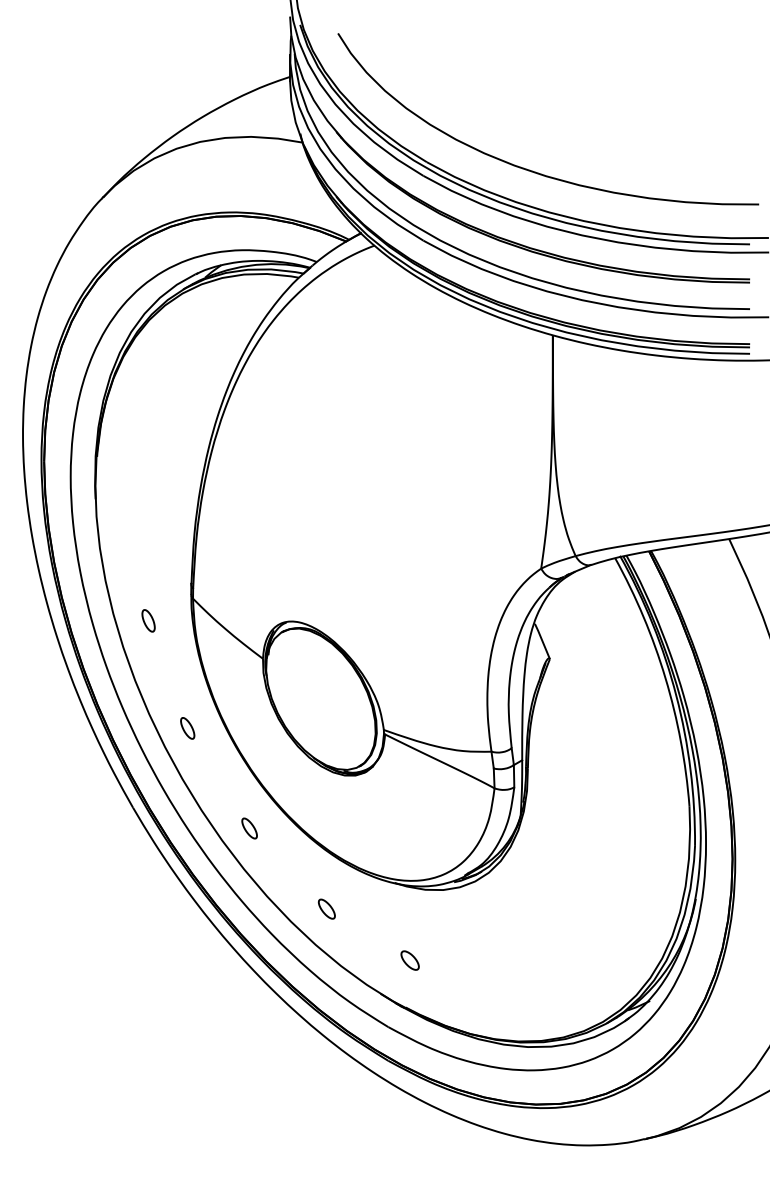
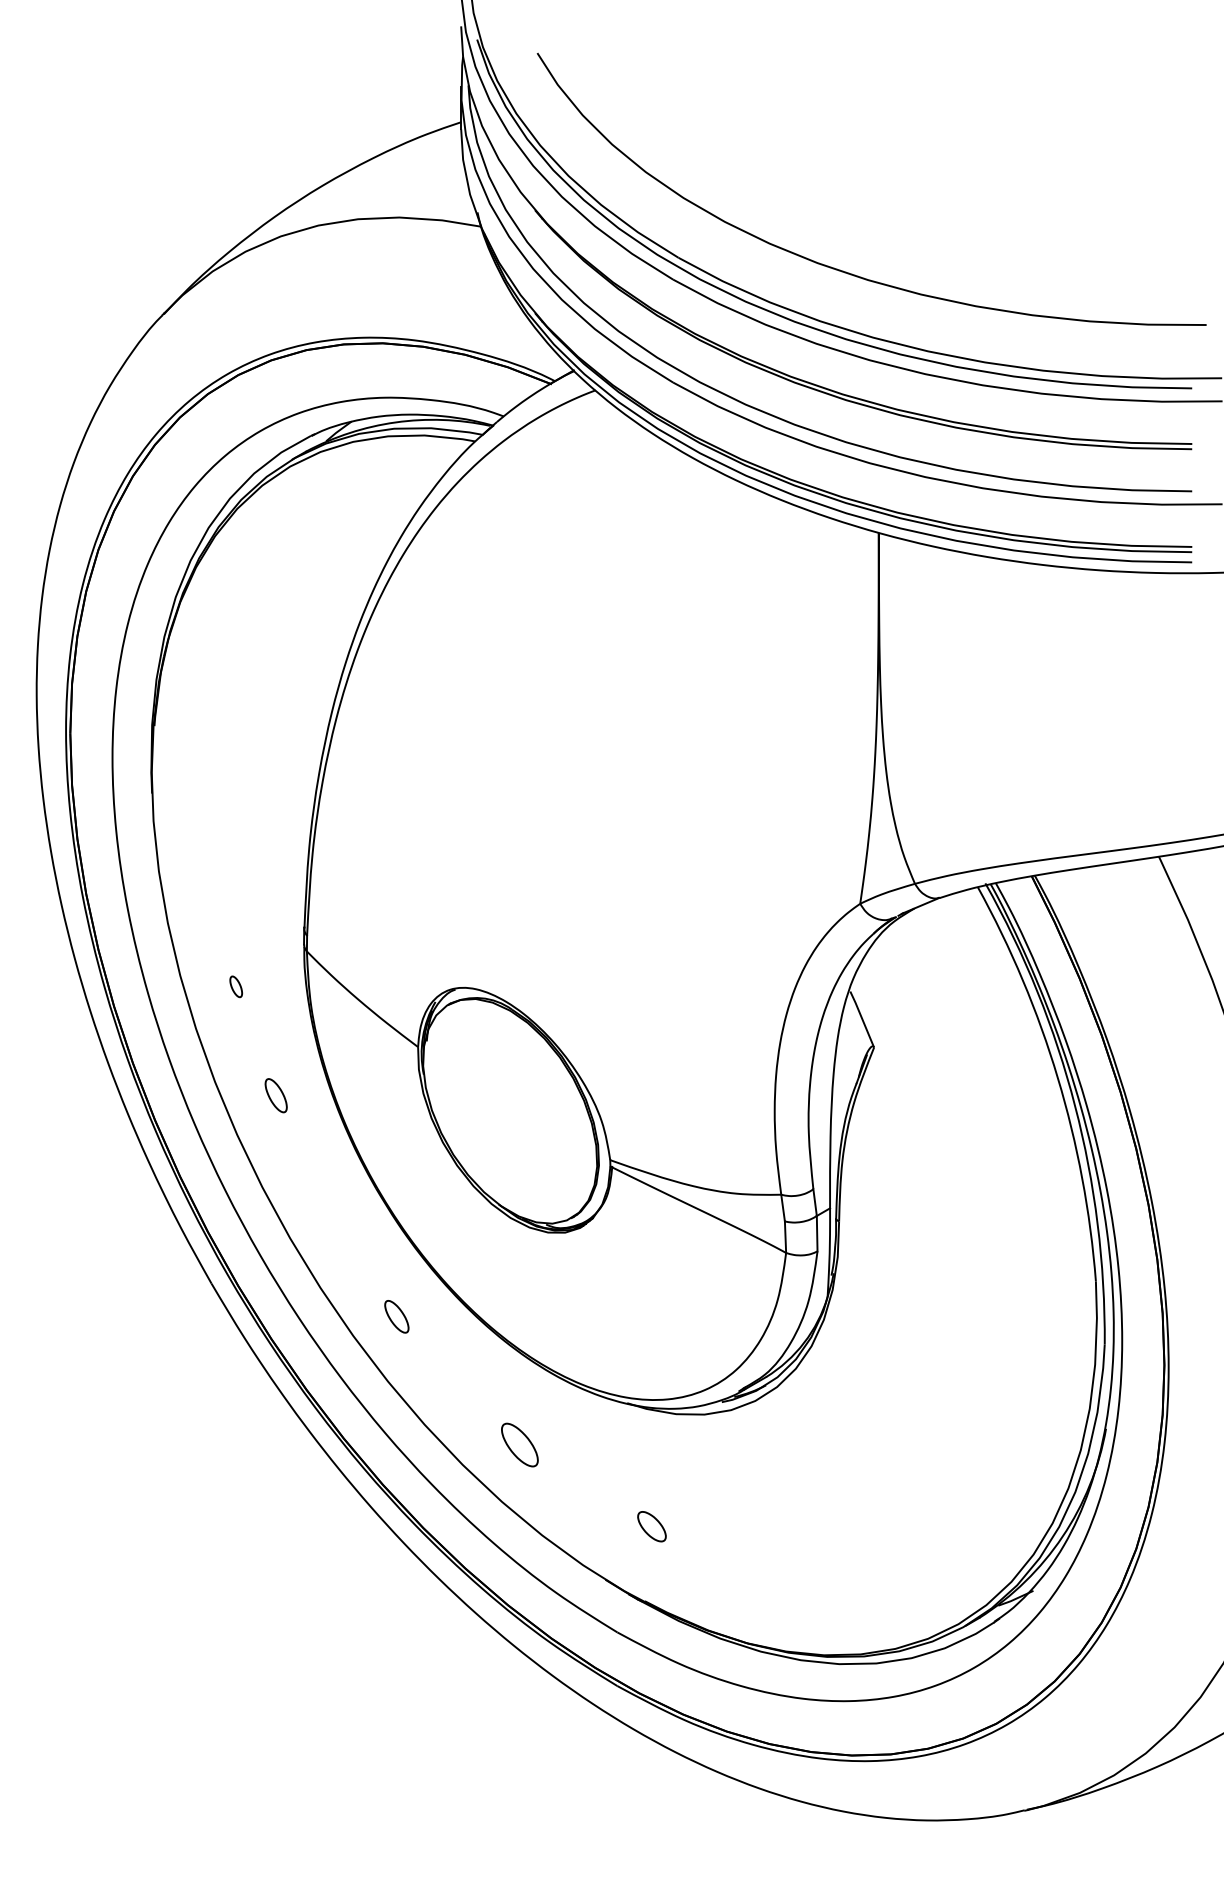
part: (148, 620) -> (236, 986), size x0.6
part: (187, 728) -> (275, 1095), moved
part: (326, 908) -> (519, 1443), size x1.4

